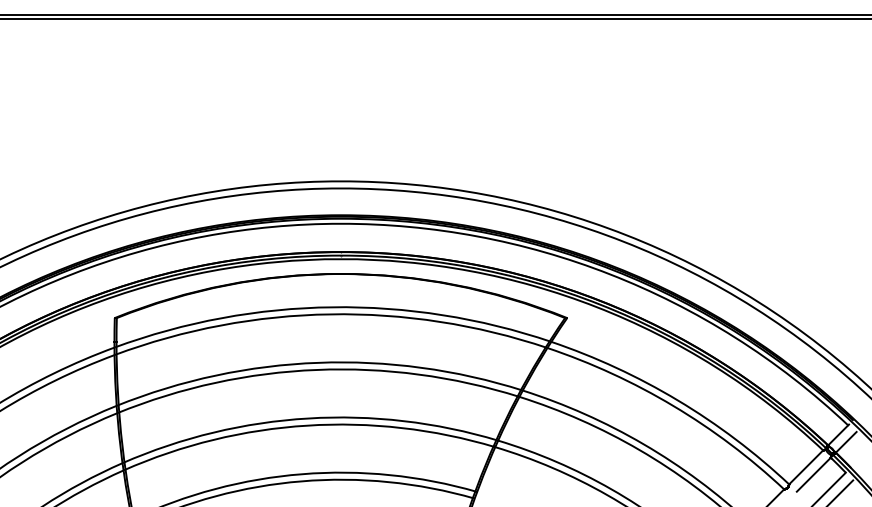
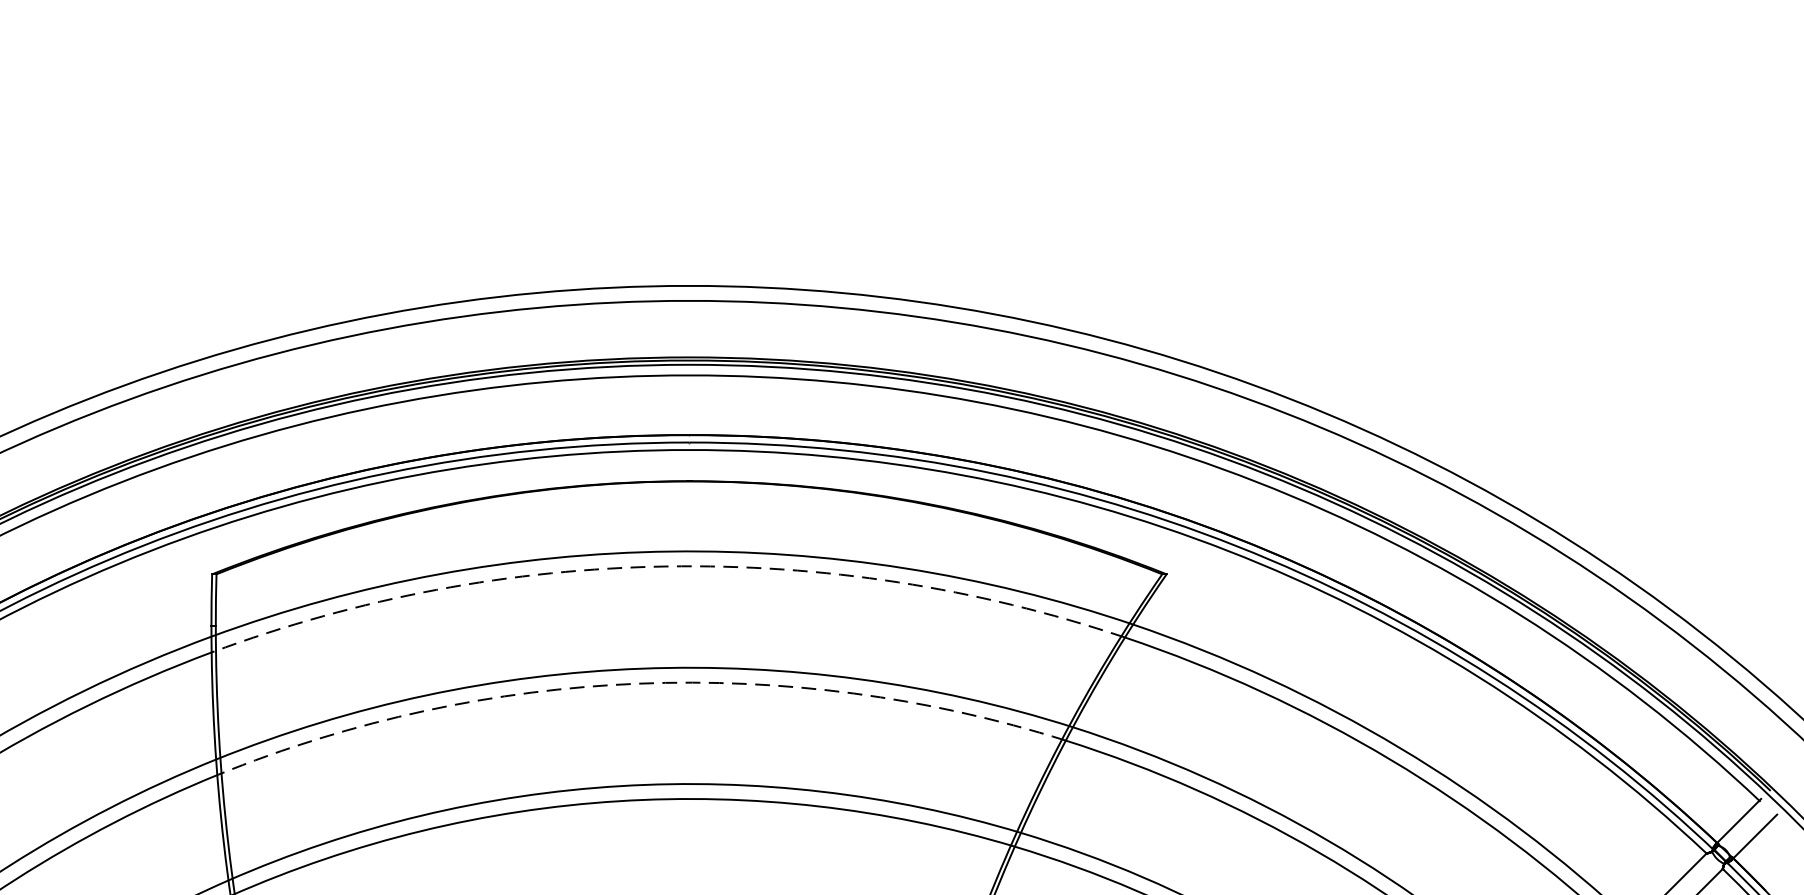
arc: (330, 314) -> (667, 566), solid -> dashed
arc: (316, 369) -> (637, 682), solid -> dashed

